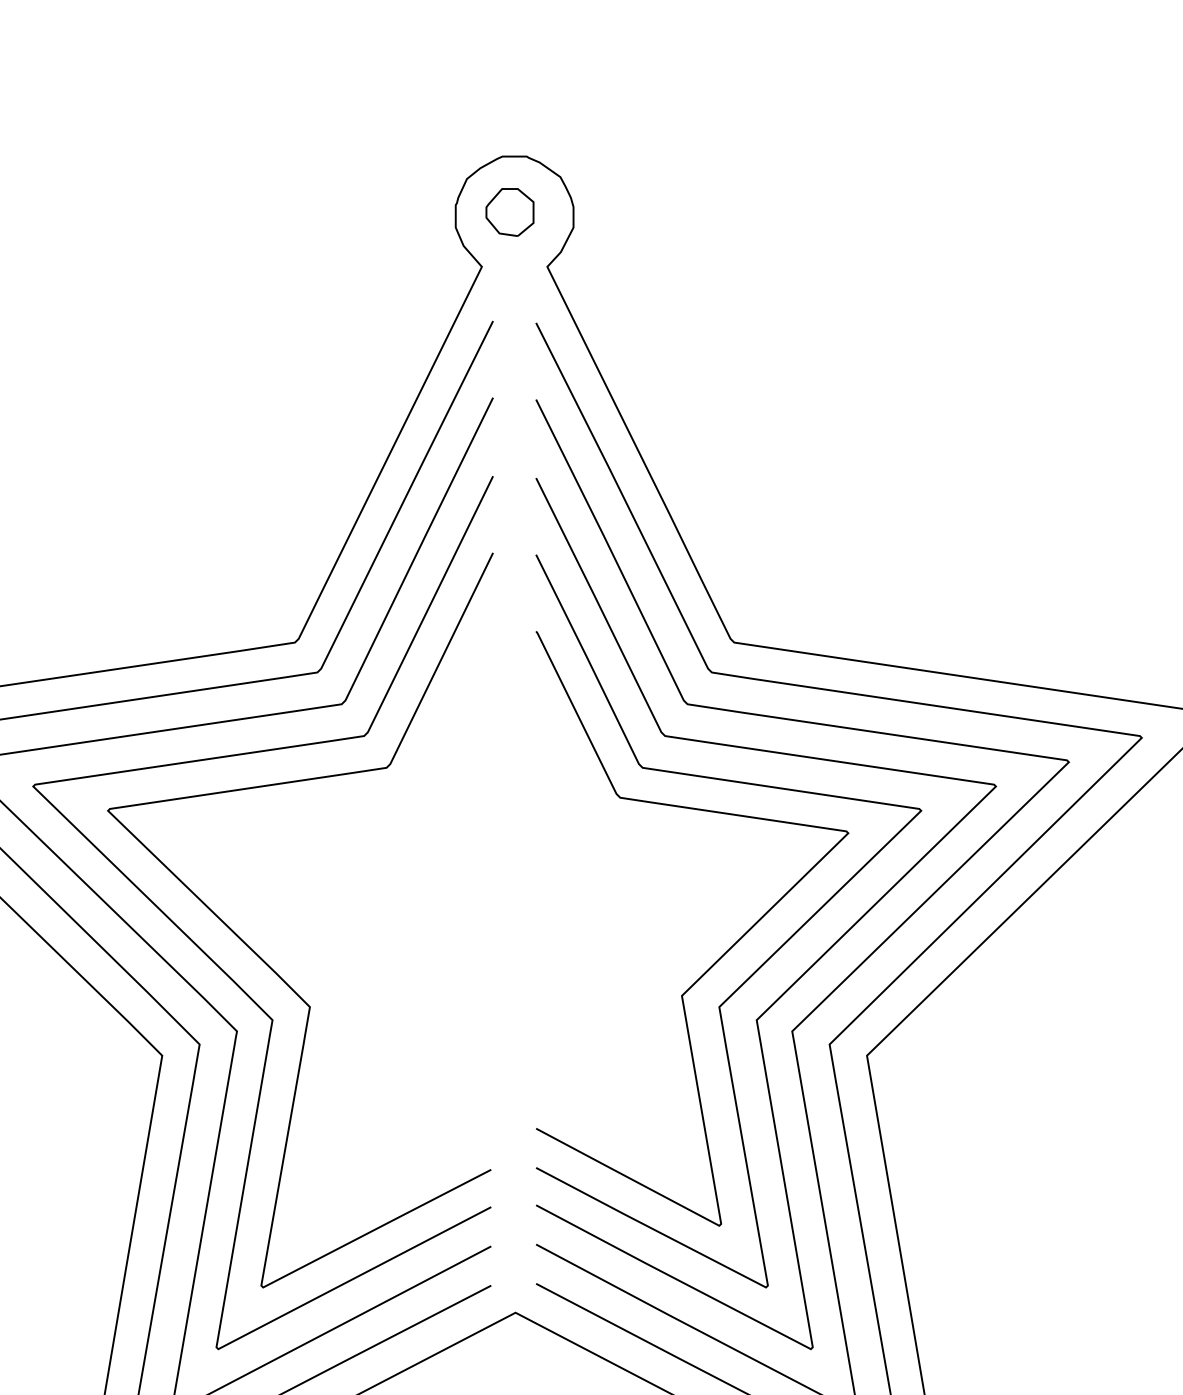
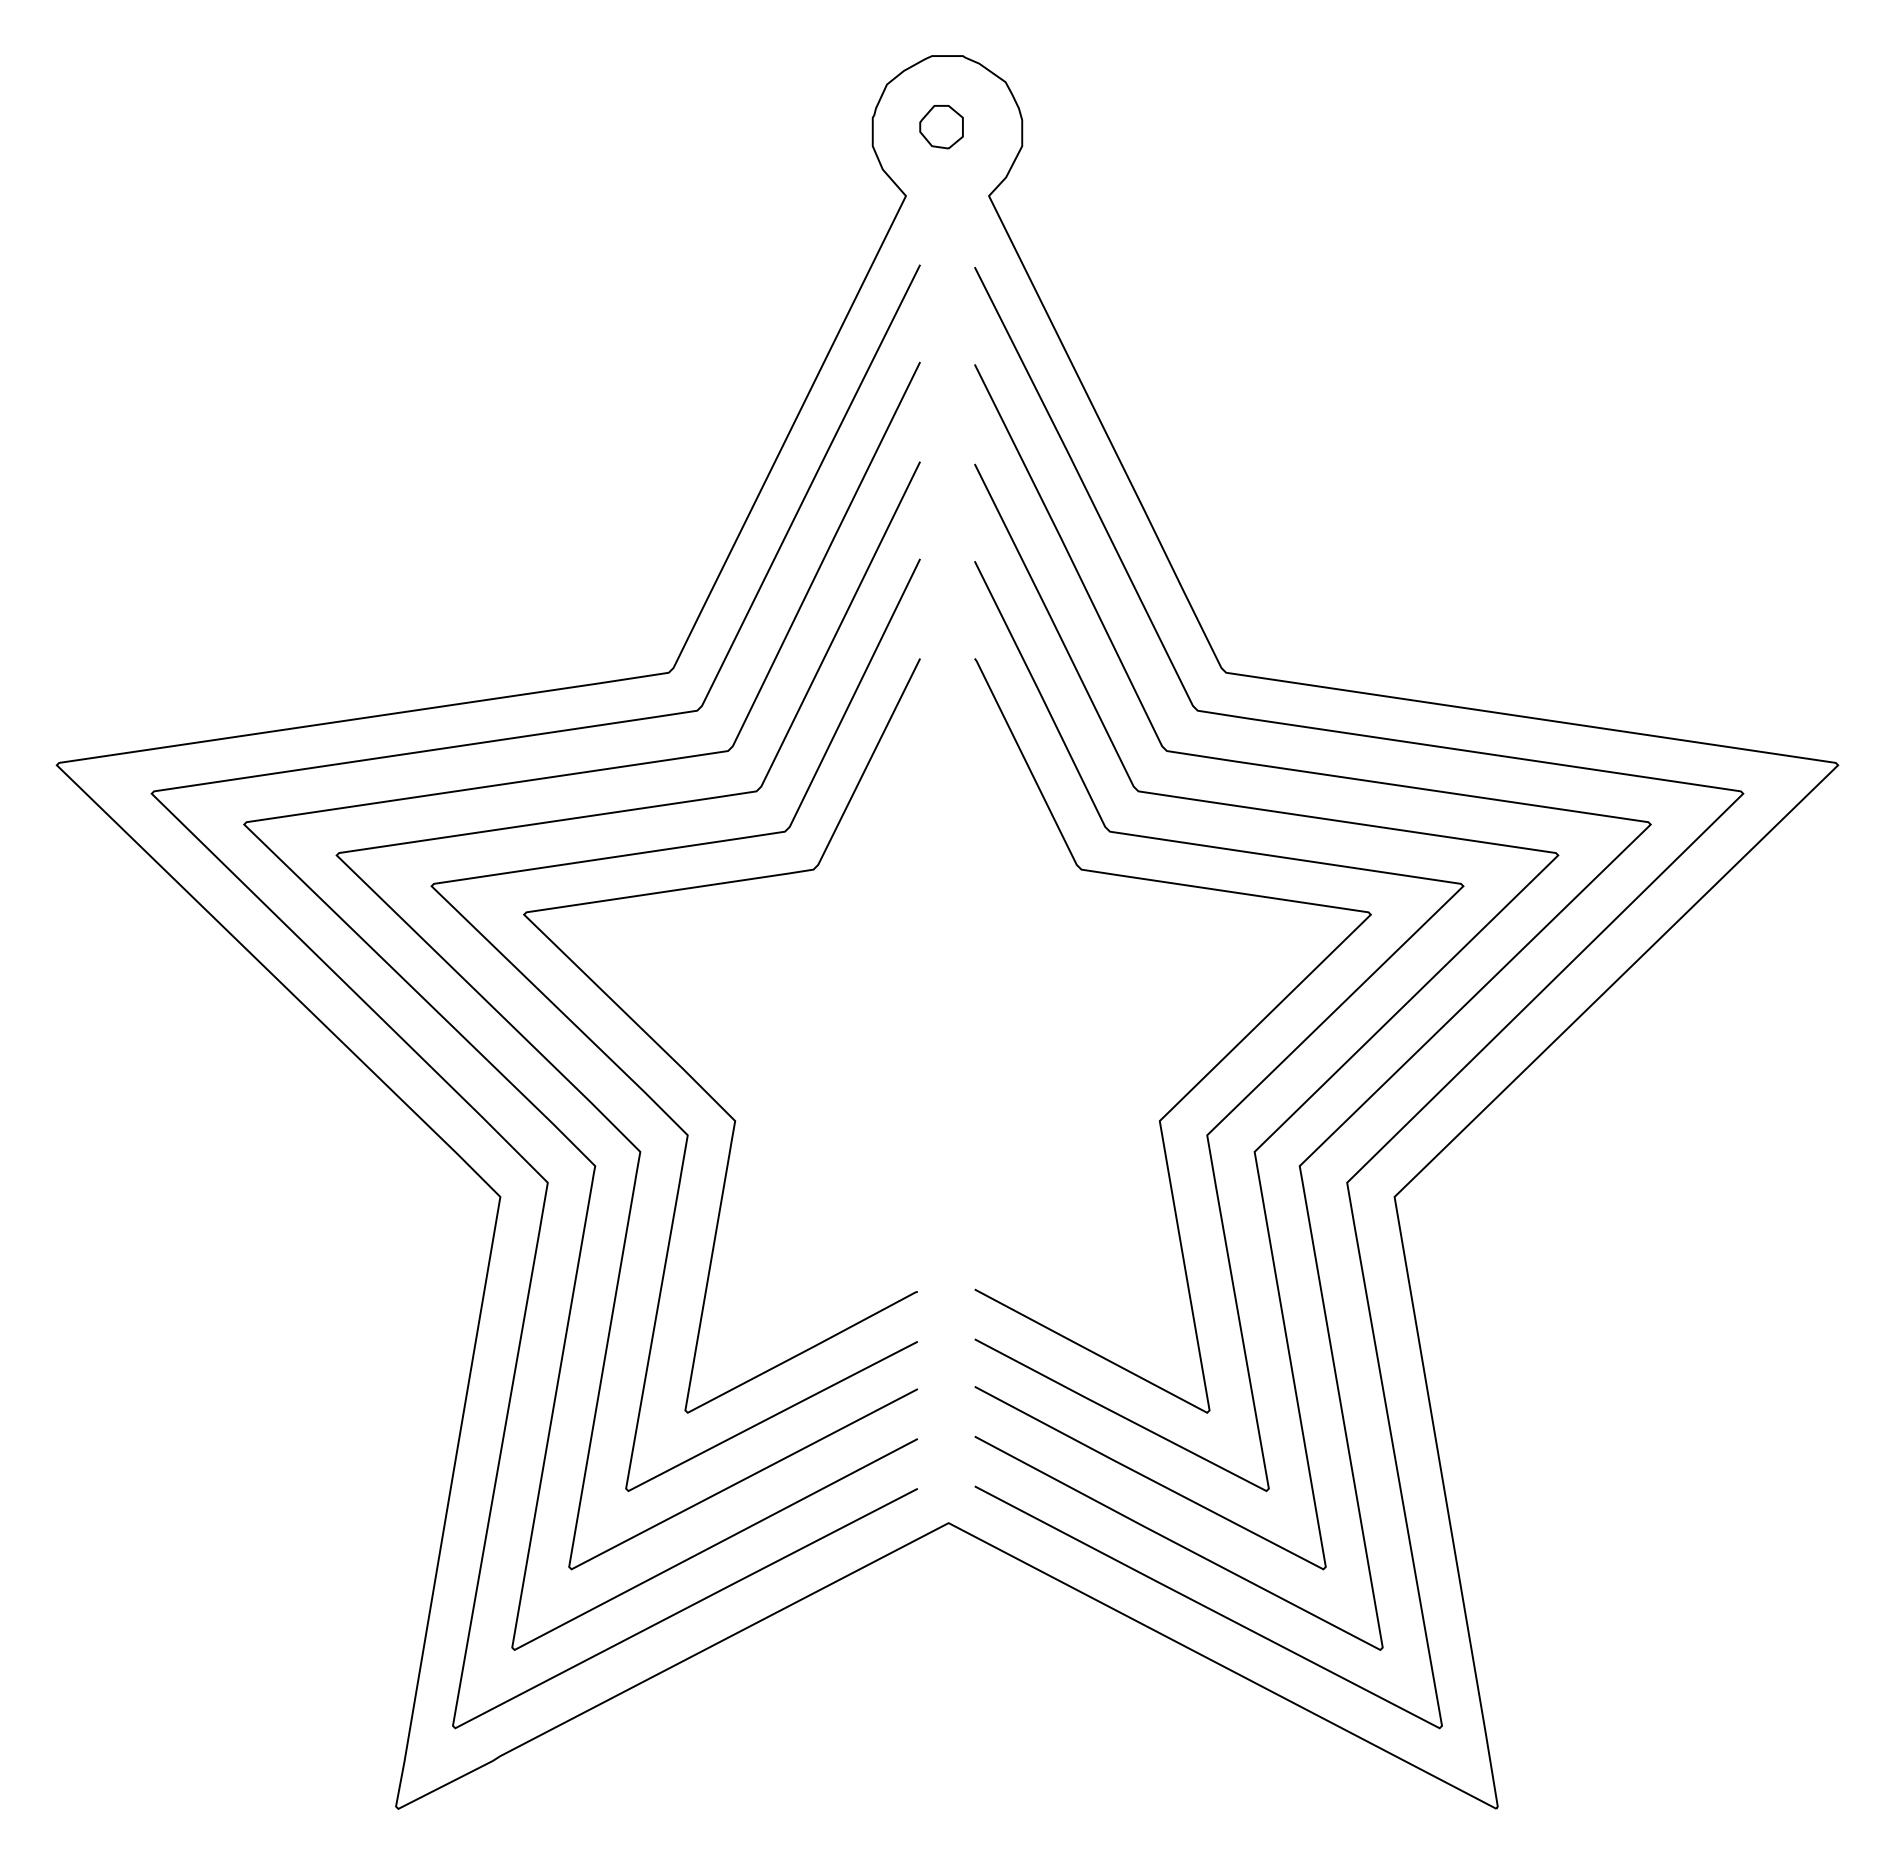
part: (509, 212) -> (941, 127), size x0.71
curve: (308, 956) -> (686, 1070), added

